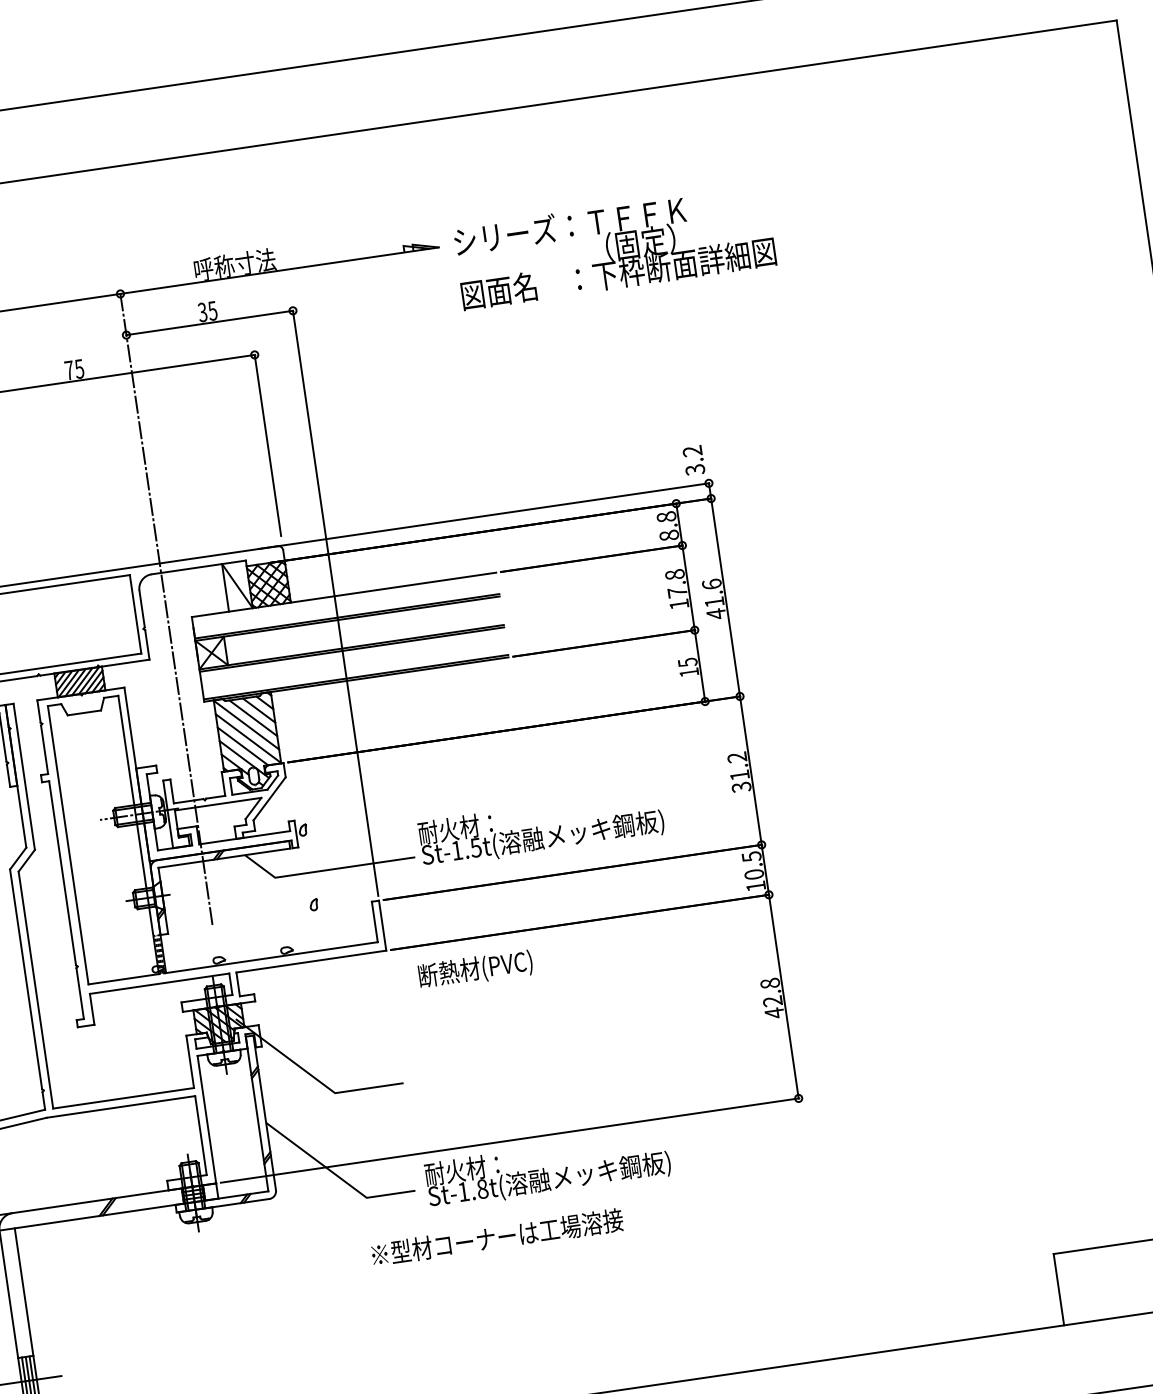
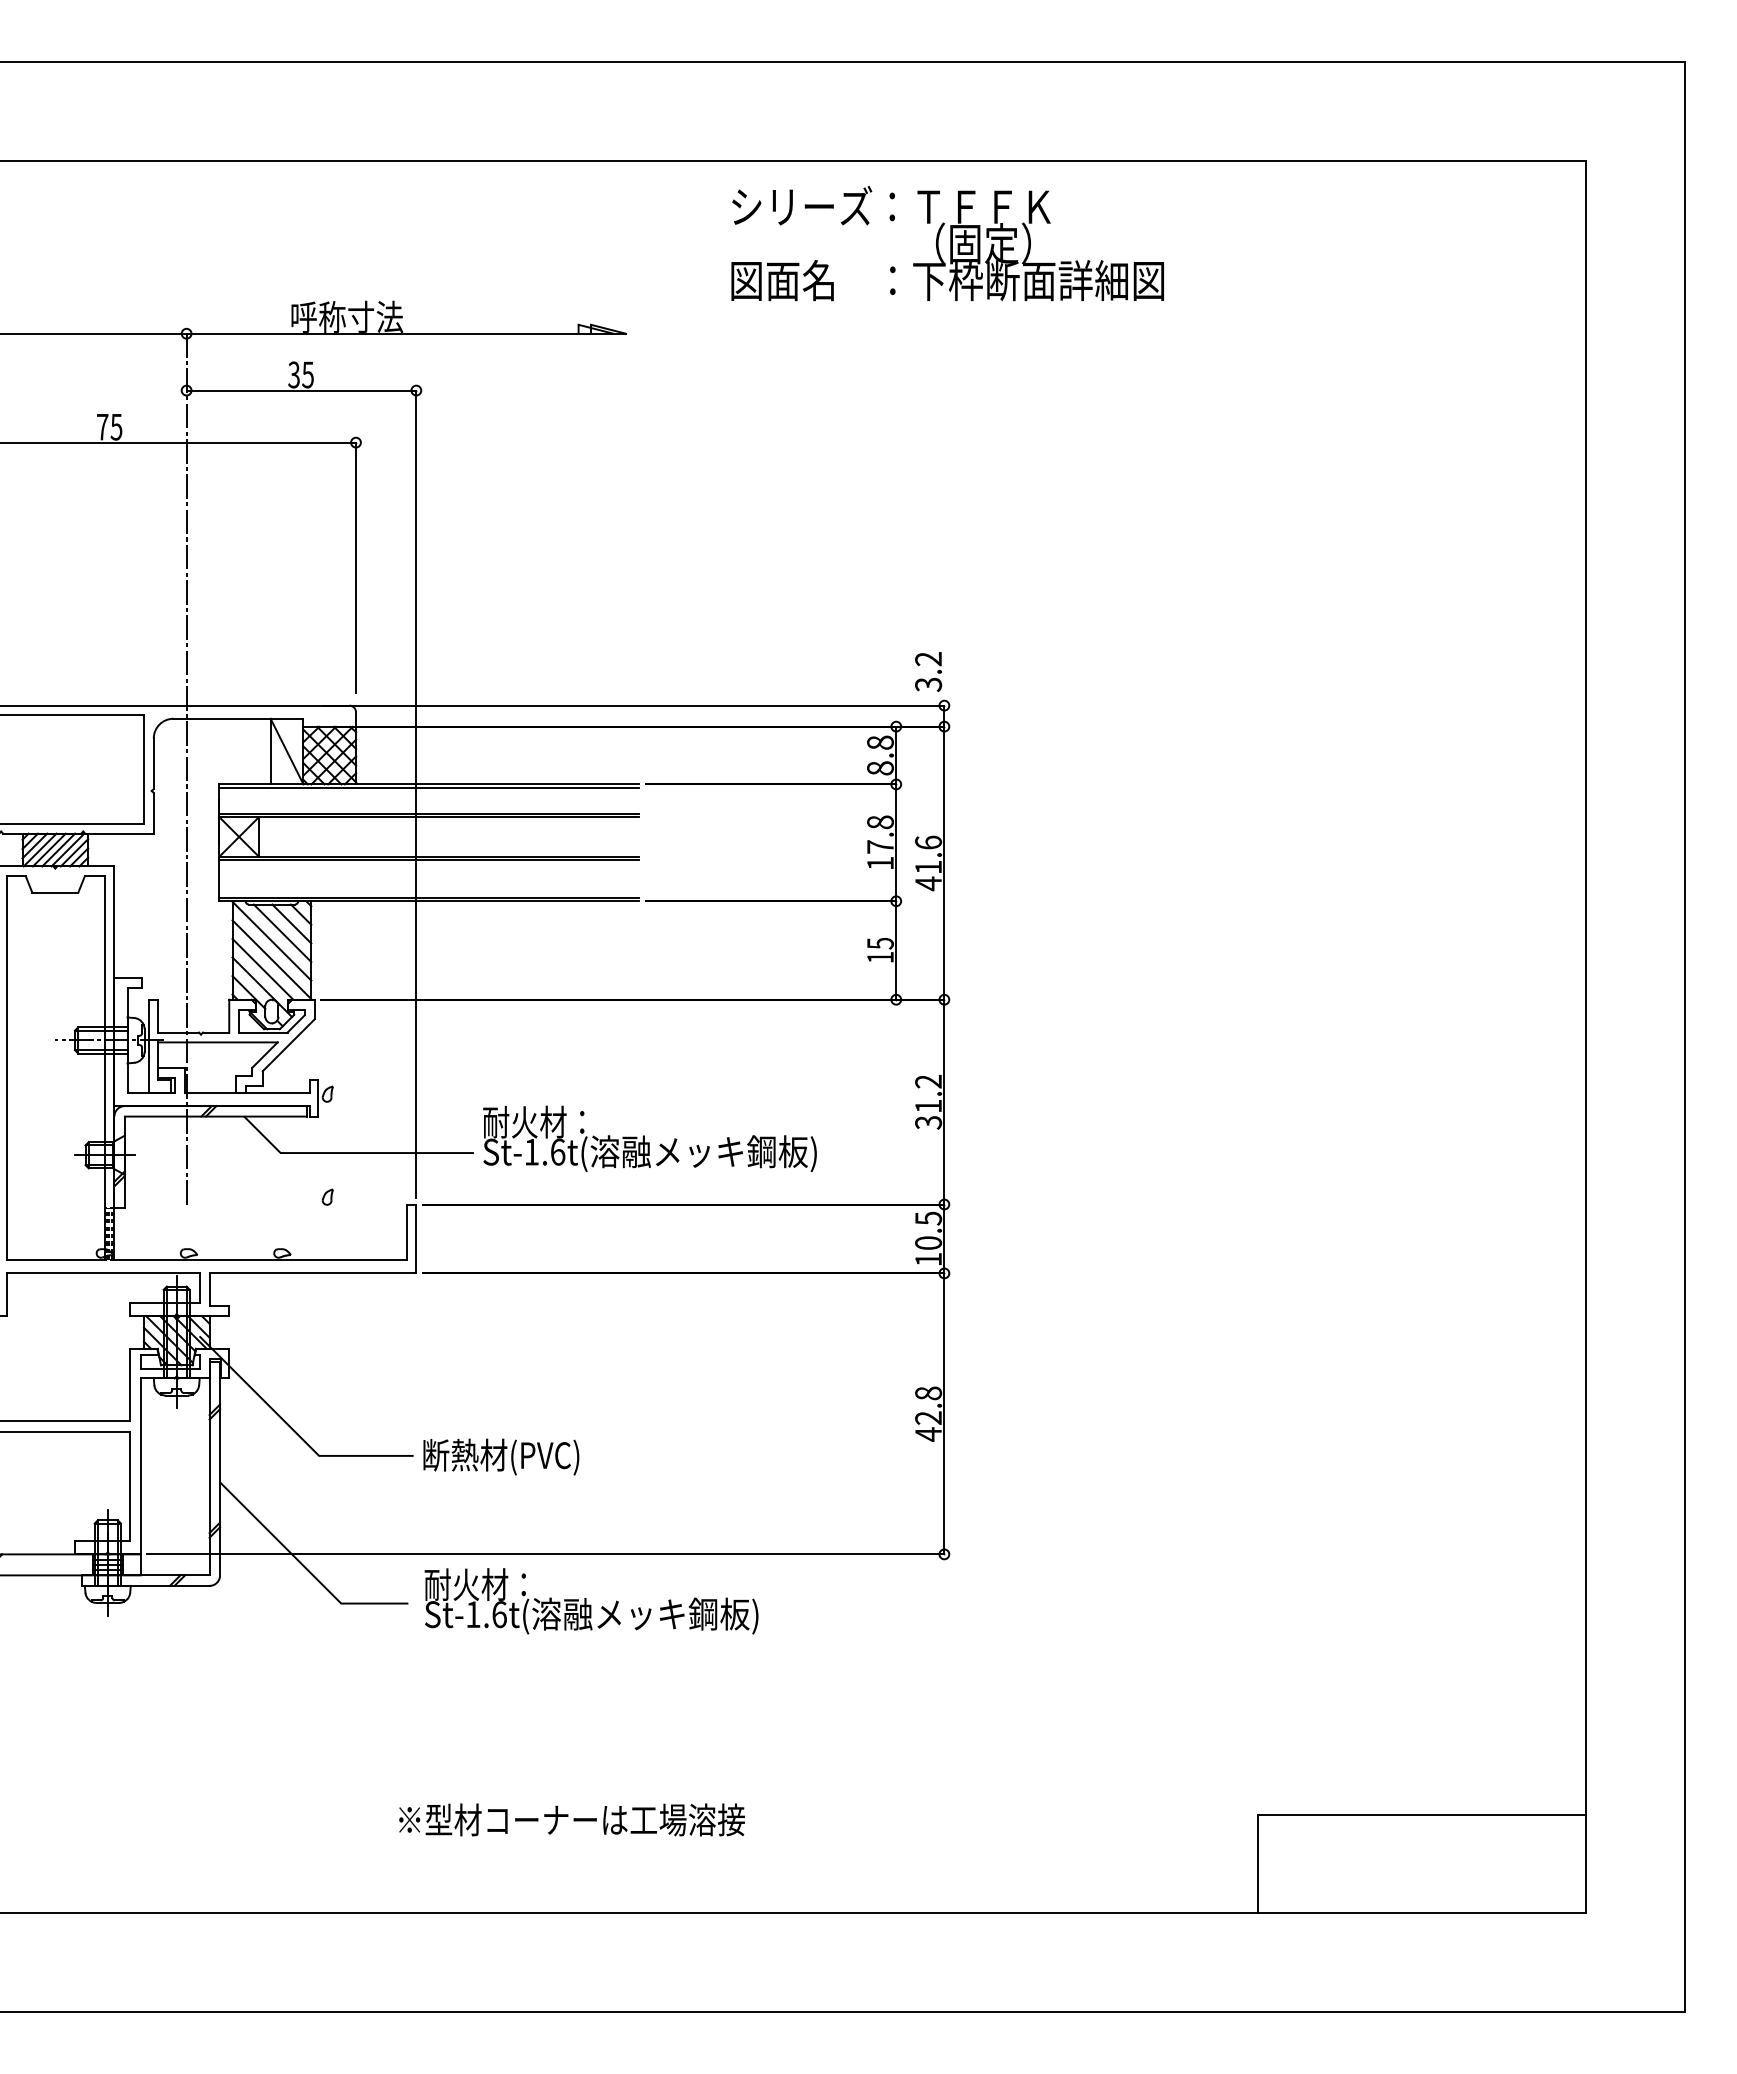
text: (614, 246) -> (947, 243), moved
line: (344, 597) -> (429, 787), added
text: (475, 847) -> (557, 1151), St-1.5t( -> St-1.6t(
text: (475, 969) -> (501, 1456), moved
text: (482, 1189) -> (499, 1614), St-1.8t( -> St-1.6t(
text: (497, 1237) -> (571, 1819), moved

